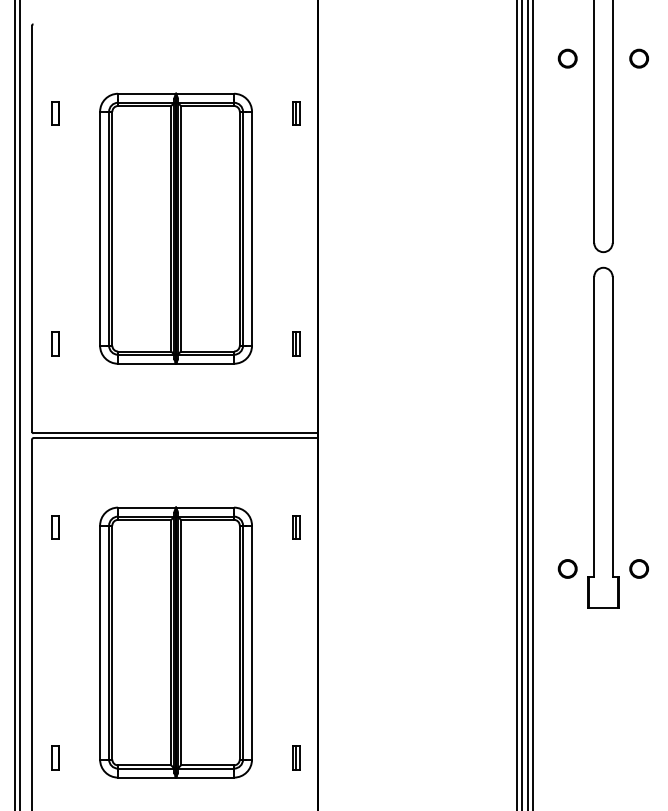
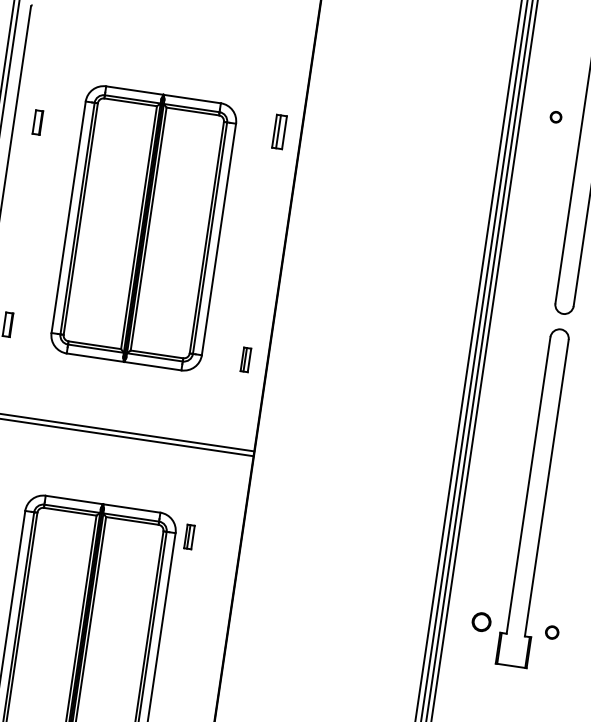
part: (567, 58) -> (555, 117), size x0.6
part: (55, 113) -> (37, 122), moved
part: (296, 113) -> (279, 131), size x1.4
part: (296, 527) -> (189, 537), moved
circle: (638, 568) -> (551, 632), size x0.7

